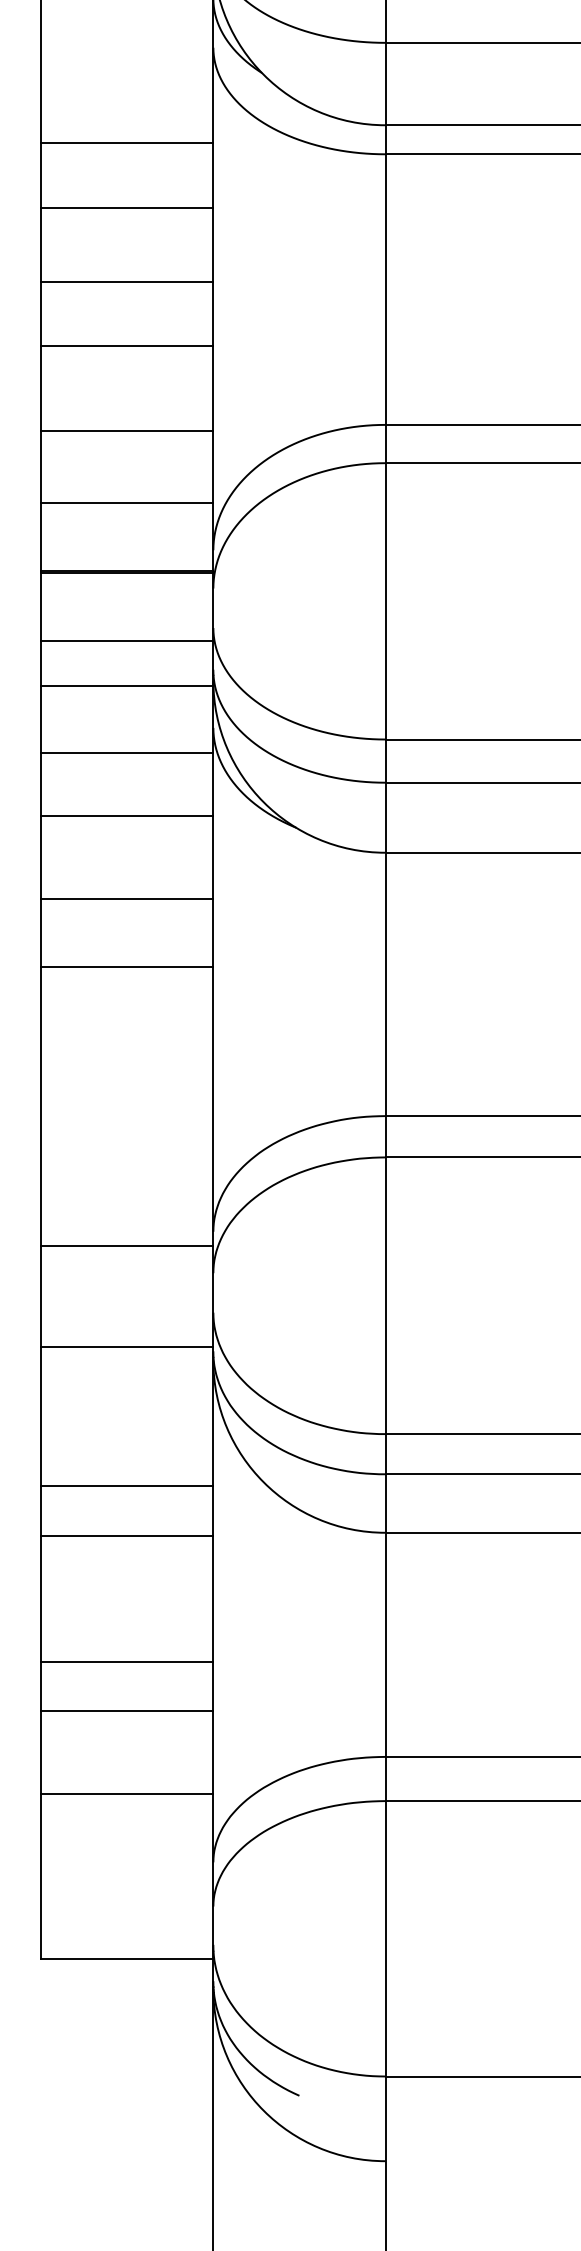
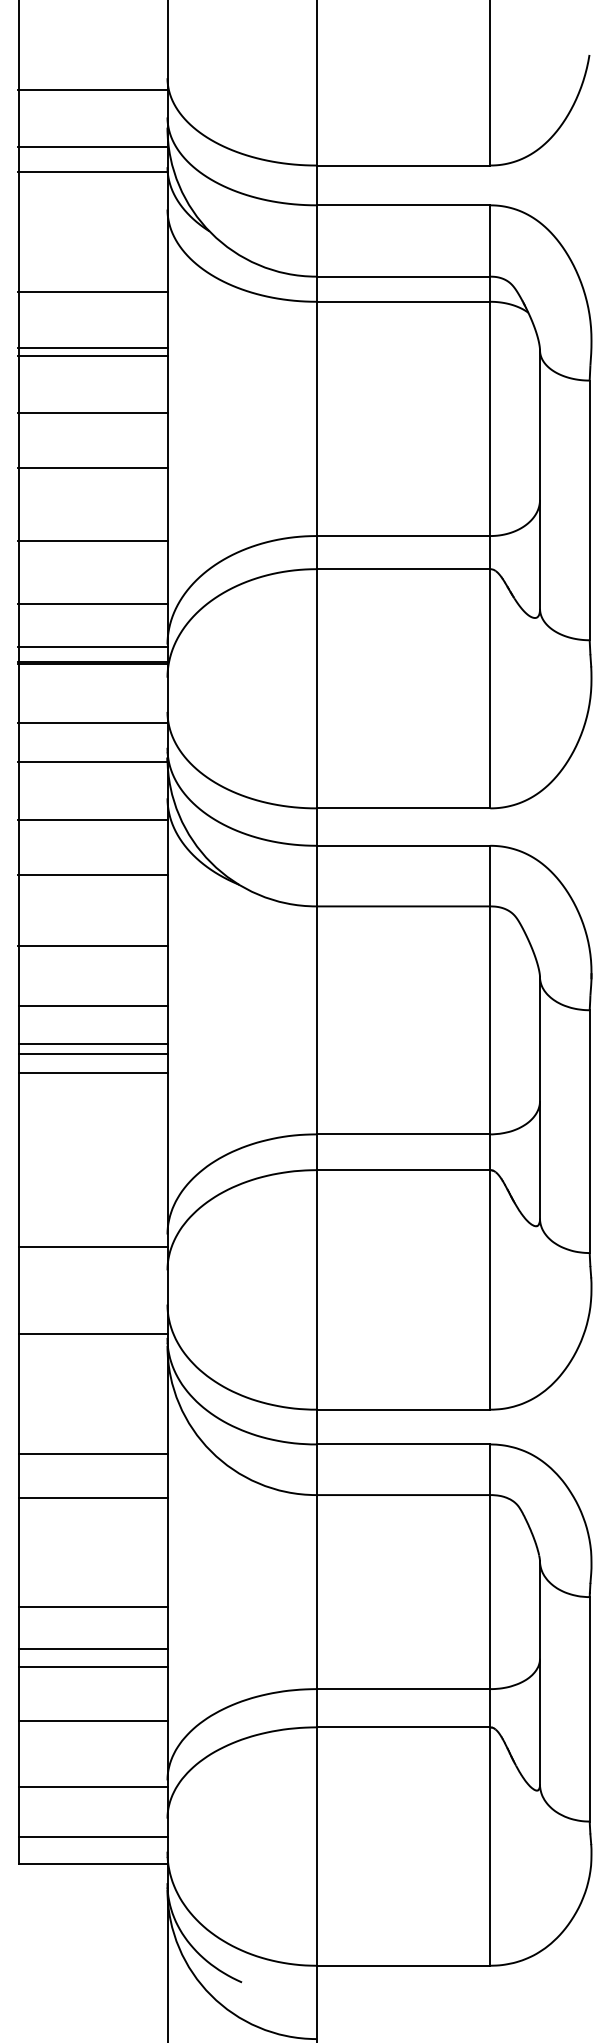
line: (126, 4) -> (92, 172), added
line: (126, 217) -> (92, 356), added
line: (126, 553) -> (92, 647), added
line: (126, 1012) -> (92, 1044), added
line: (126, 1023) -> (92, 1054), added
line: (126, 1044) -> (92, 1072), added
line: (126, 1731) -> (92, 1667), added
line: (126, 1870) -> (92, 1787), added
line: (126, 1928) -> (92, 1837), added

